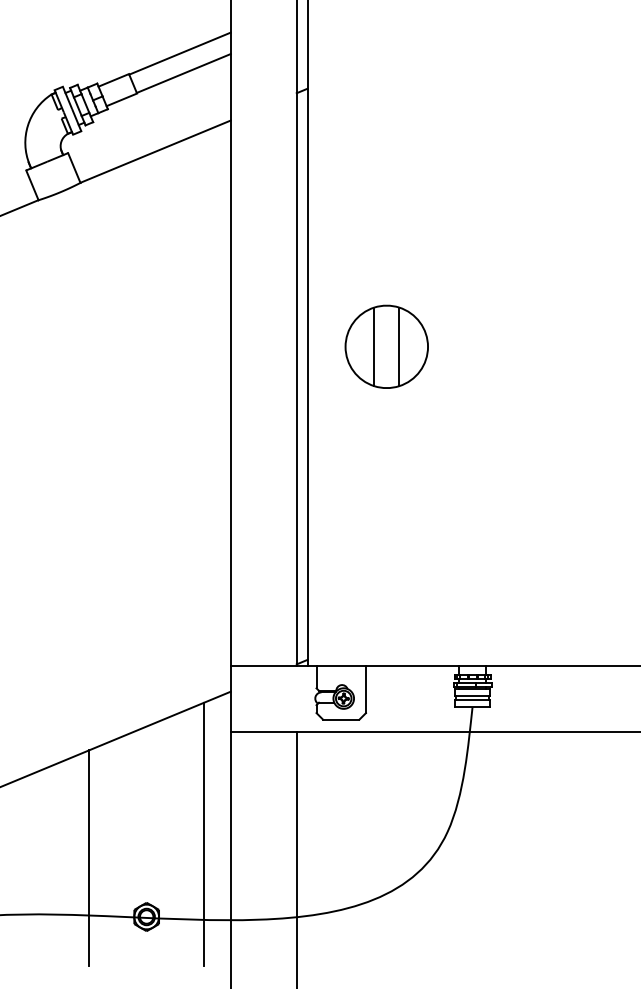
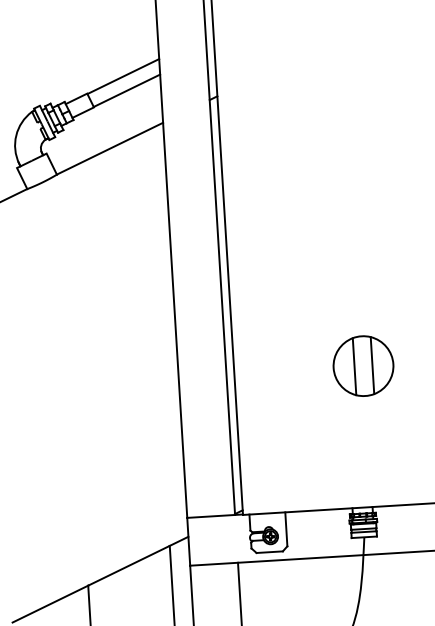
part: (386, 346) -> (363, 365), moved

